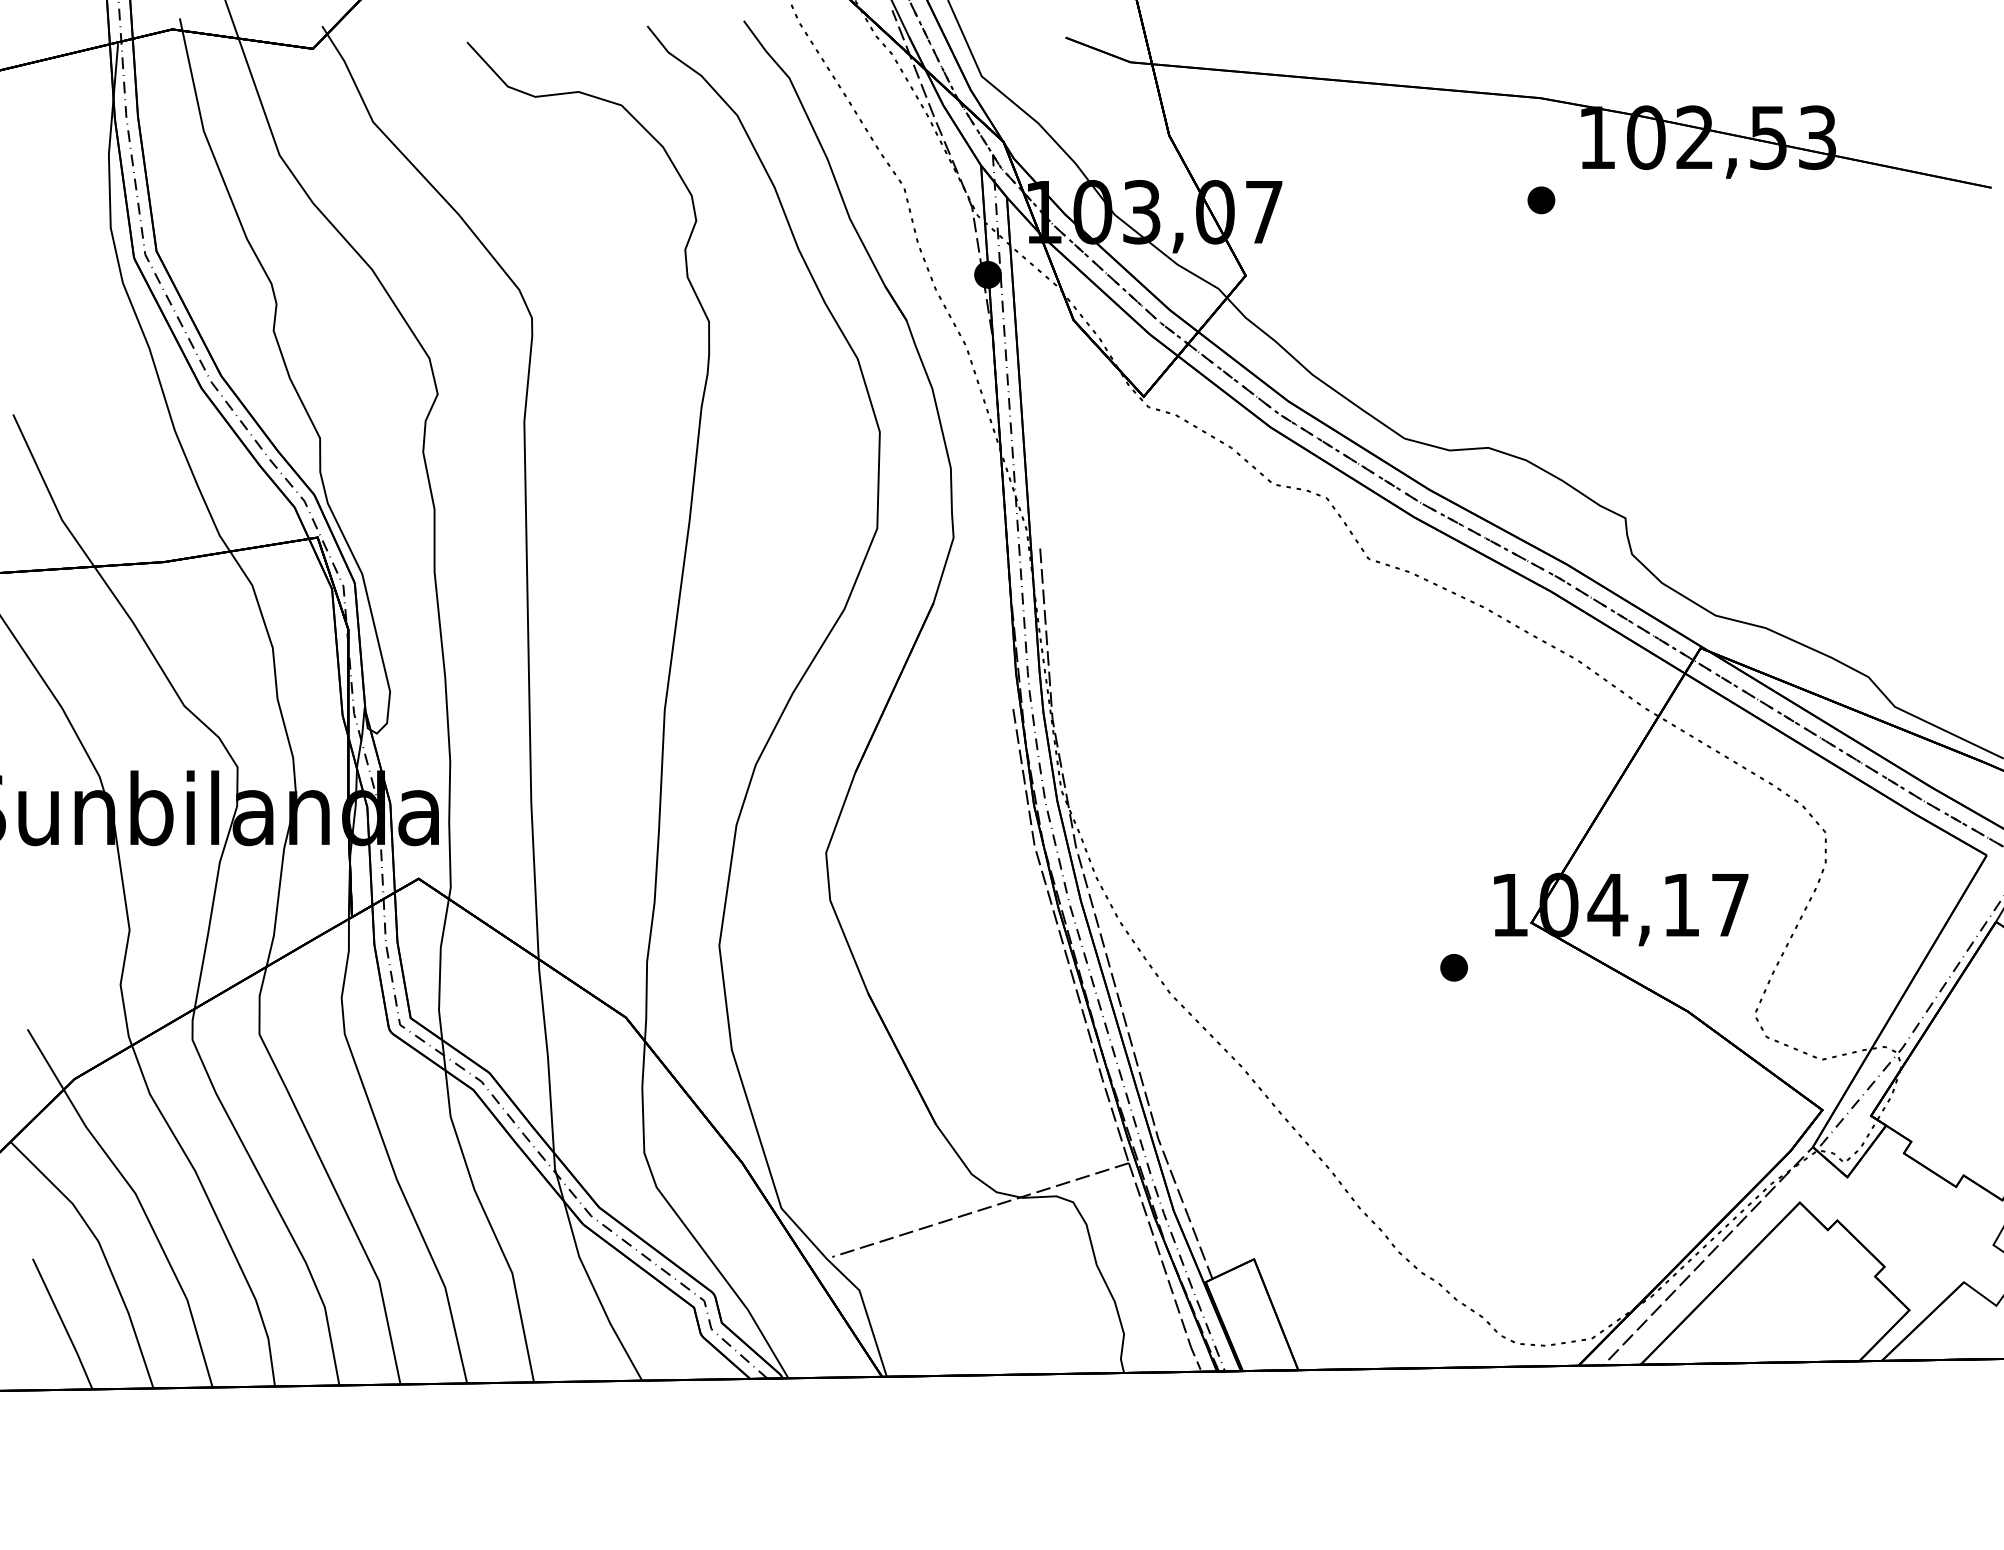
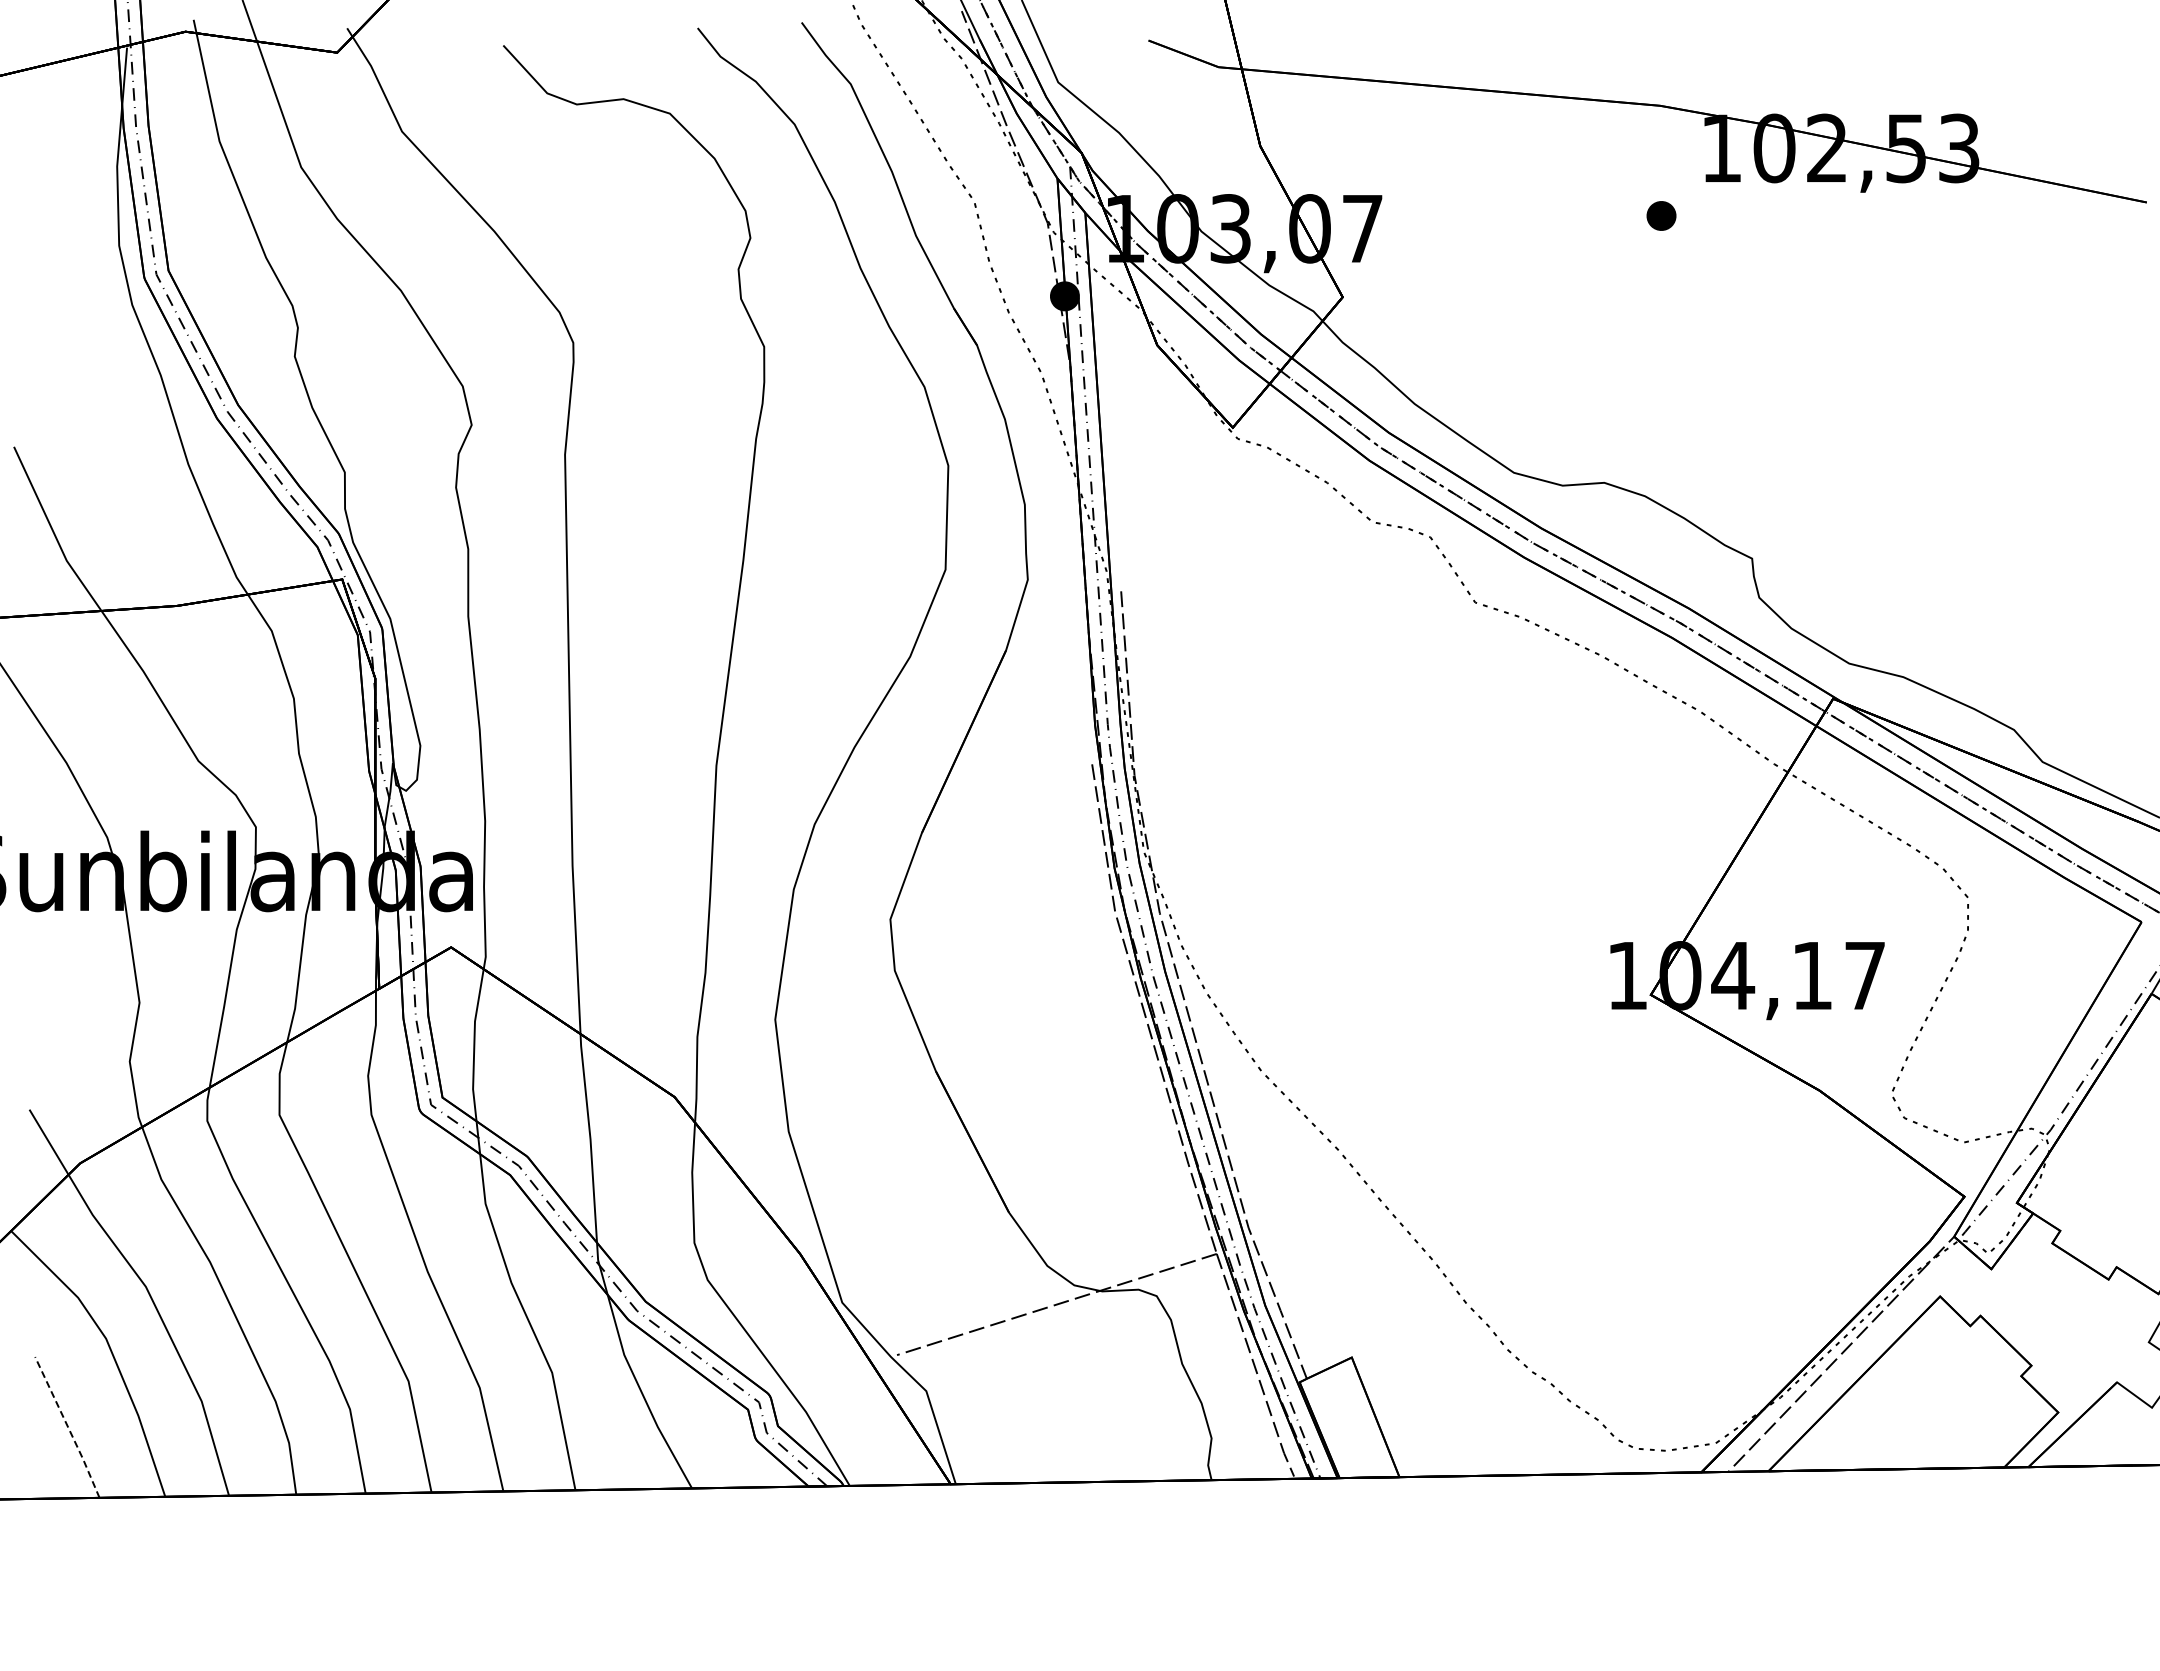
part: (1454, 967) -> (1567, 1043), removed
line: (63, 1324) -> (68, 1427), solid -> dashed

